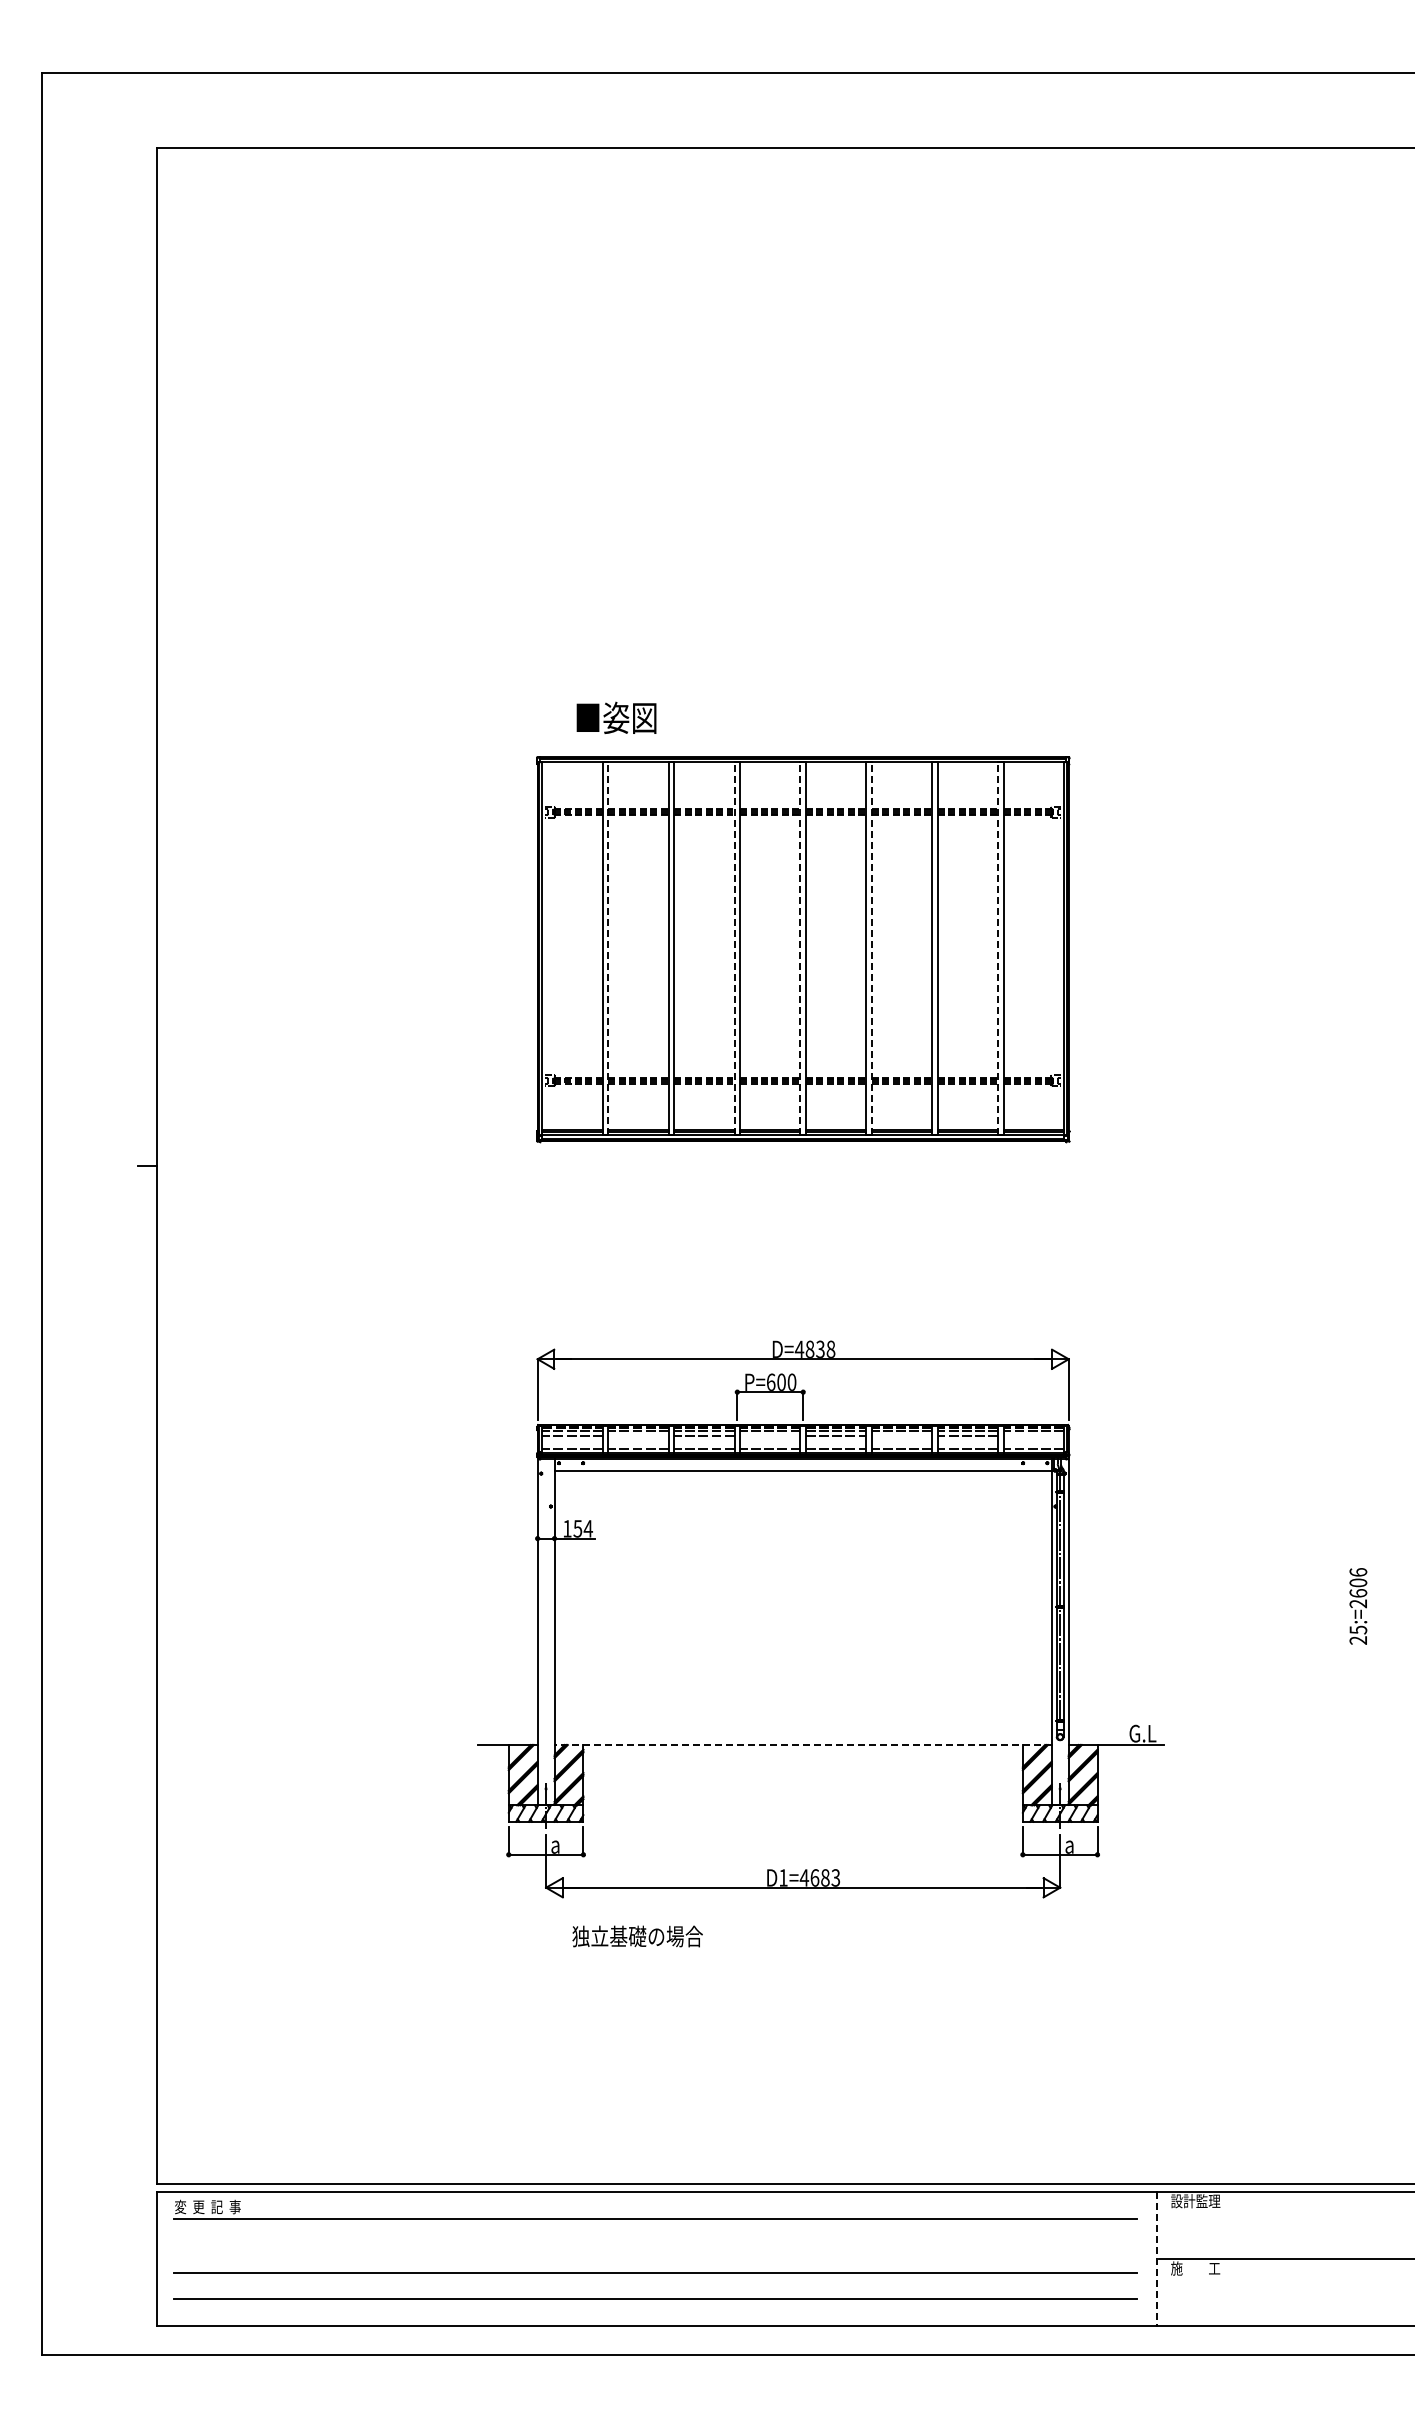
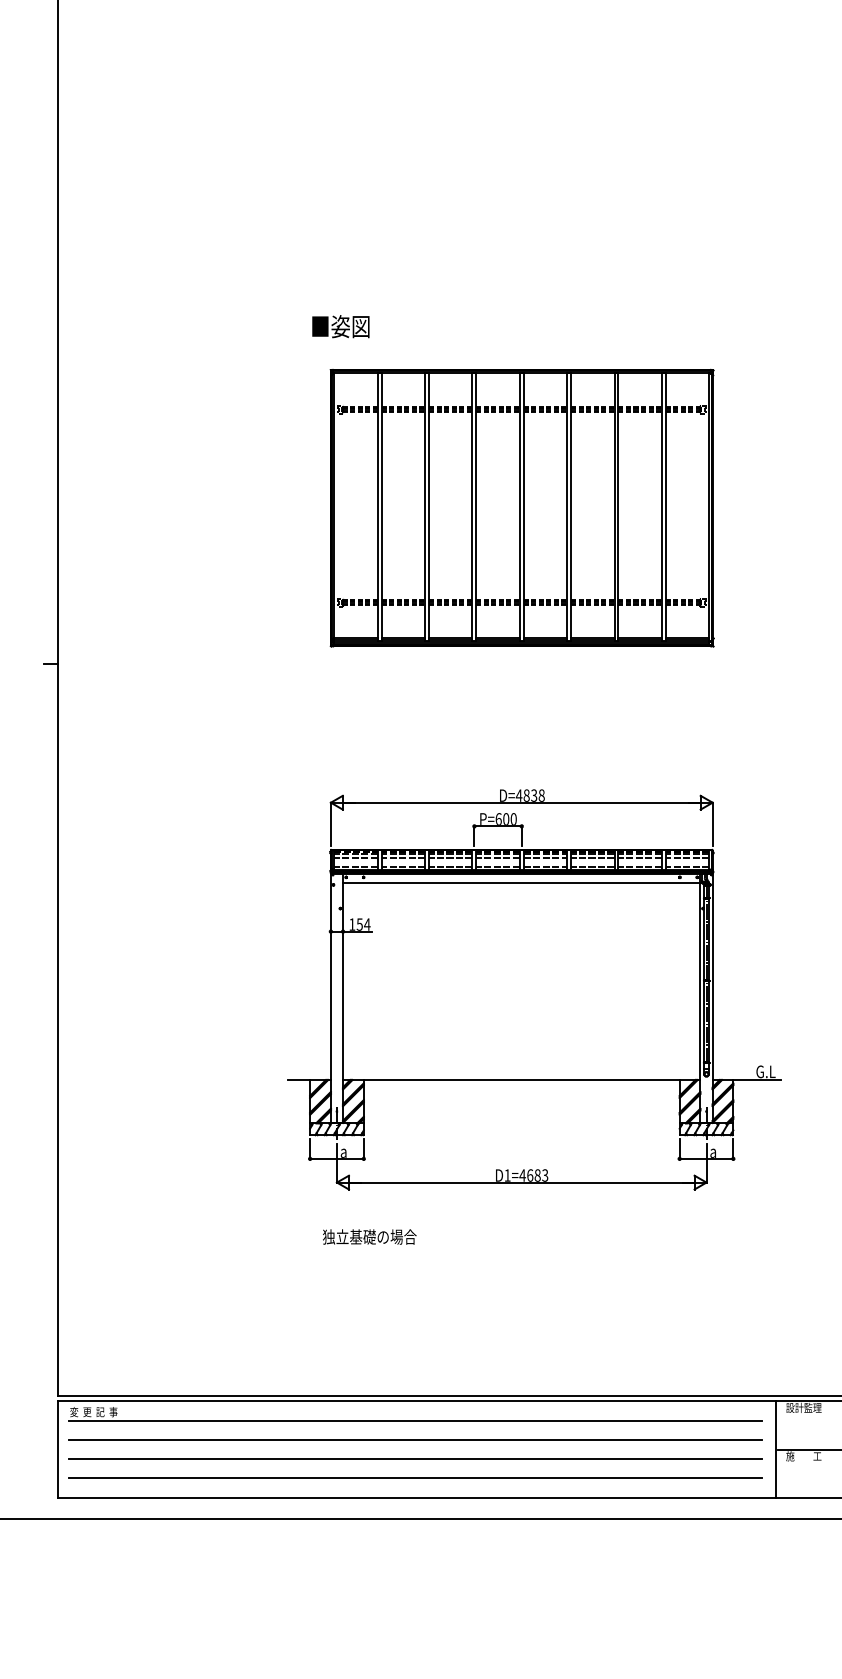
text: (616, 717) -> (340, 326), moved
line: (608, 947) -> (381, 506), dashed -> solid
line: (734, 947) -> (472, 506), dashed -> solid
line: (800, 947) -> (519, 506), dashed -> solid
line: (871, 947) -> (570, 506), dashed -> solid
line: (998, 947) -> (662, 506), dashed -> solid
line: (638, 1435) -> (403, 857), added
line: (770, 1435) -> (498, 857), added
line: (901, 1435) -> (592, 857), added
line: (1033, 1435) -> (687, 857), added
line: (803, 1745) -> (521, 1080), dashed -> solid
text: (637, 1936) -> (369, 1237), moved
line: (655, 2245) -> (415, 1439), added
line: (1156, 2259) -> (775, 1449), dashed -> solid

